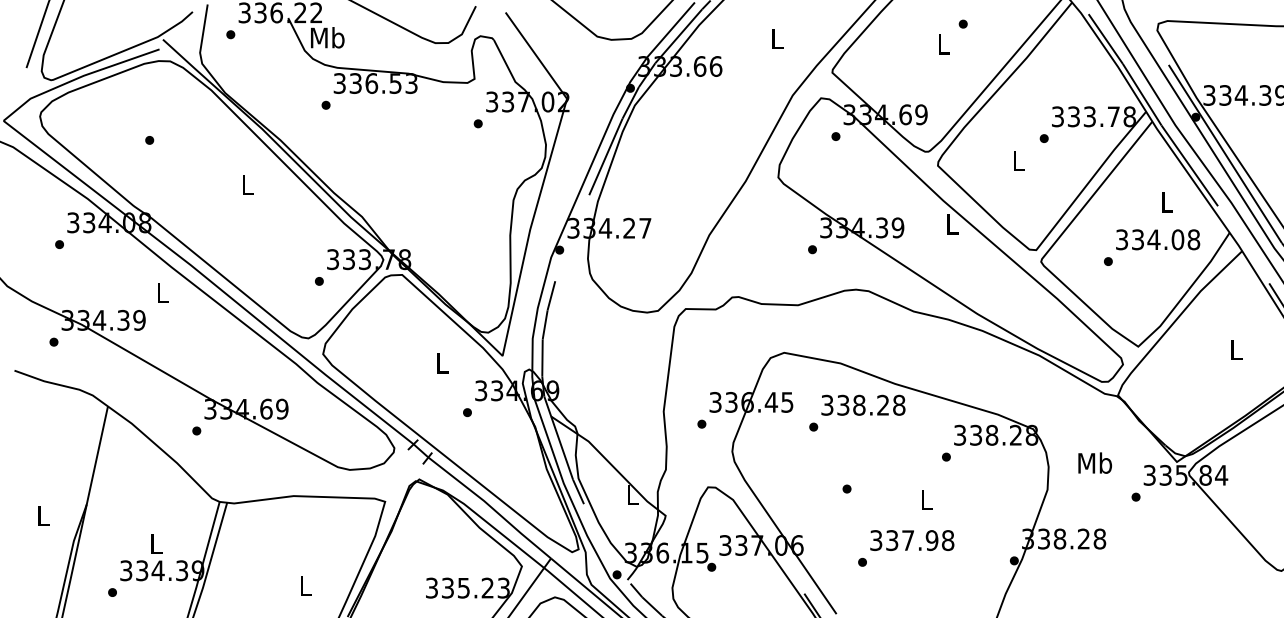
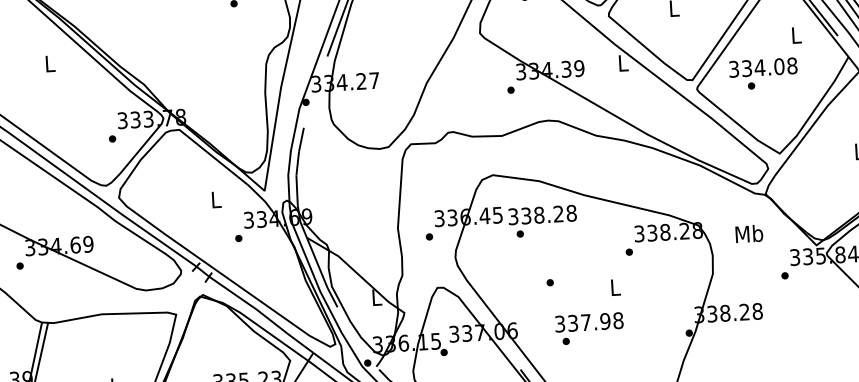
text: (1158, 239) -> (763, 67), moved
text: (863, 404) -> (542, 214), moved
text: (1094, 462) -> (748, 233), moved
text: (912, 540) -> (589, 322), moved

